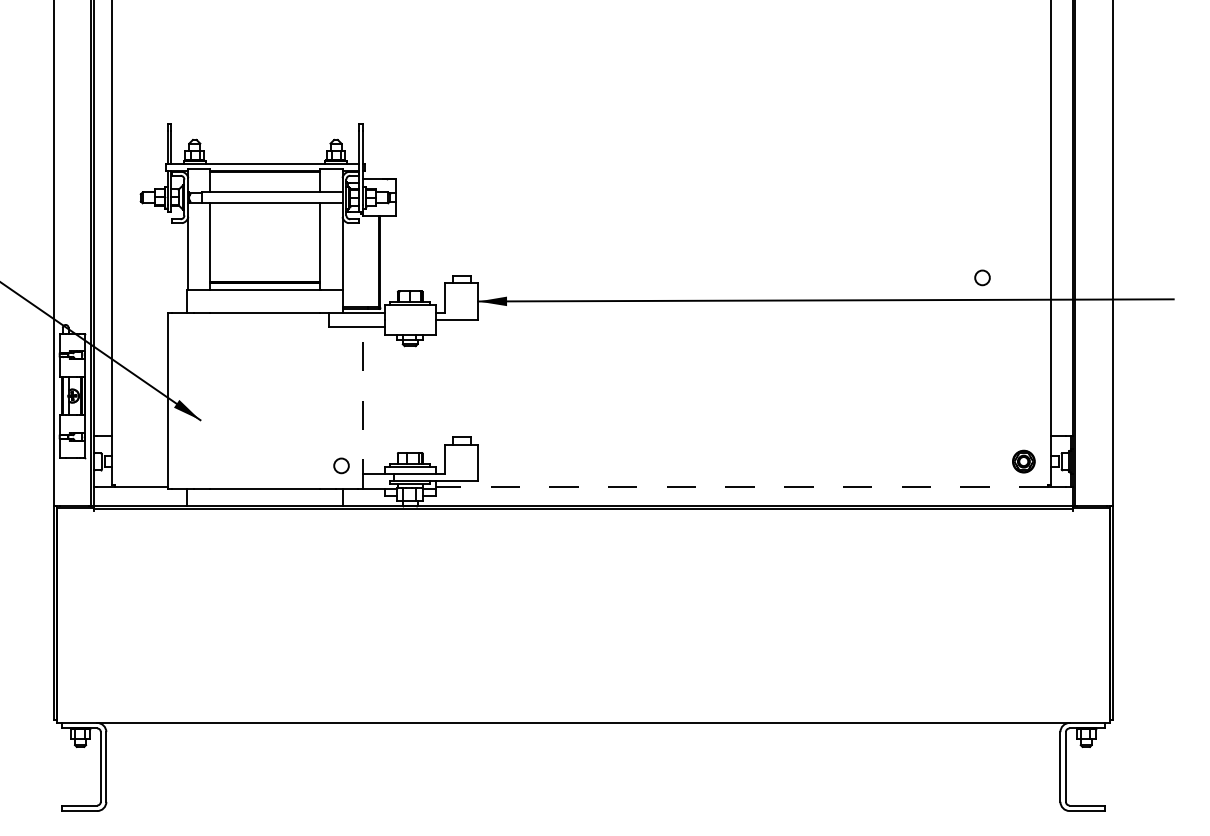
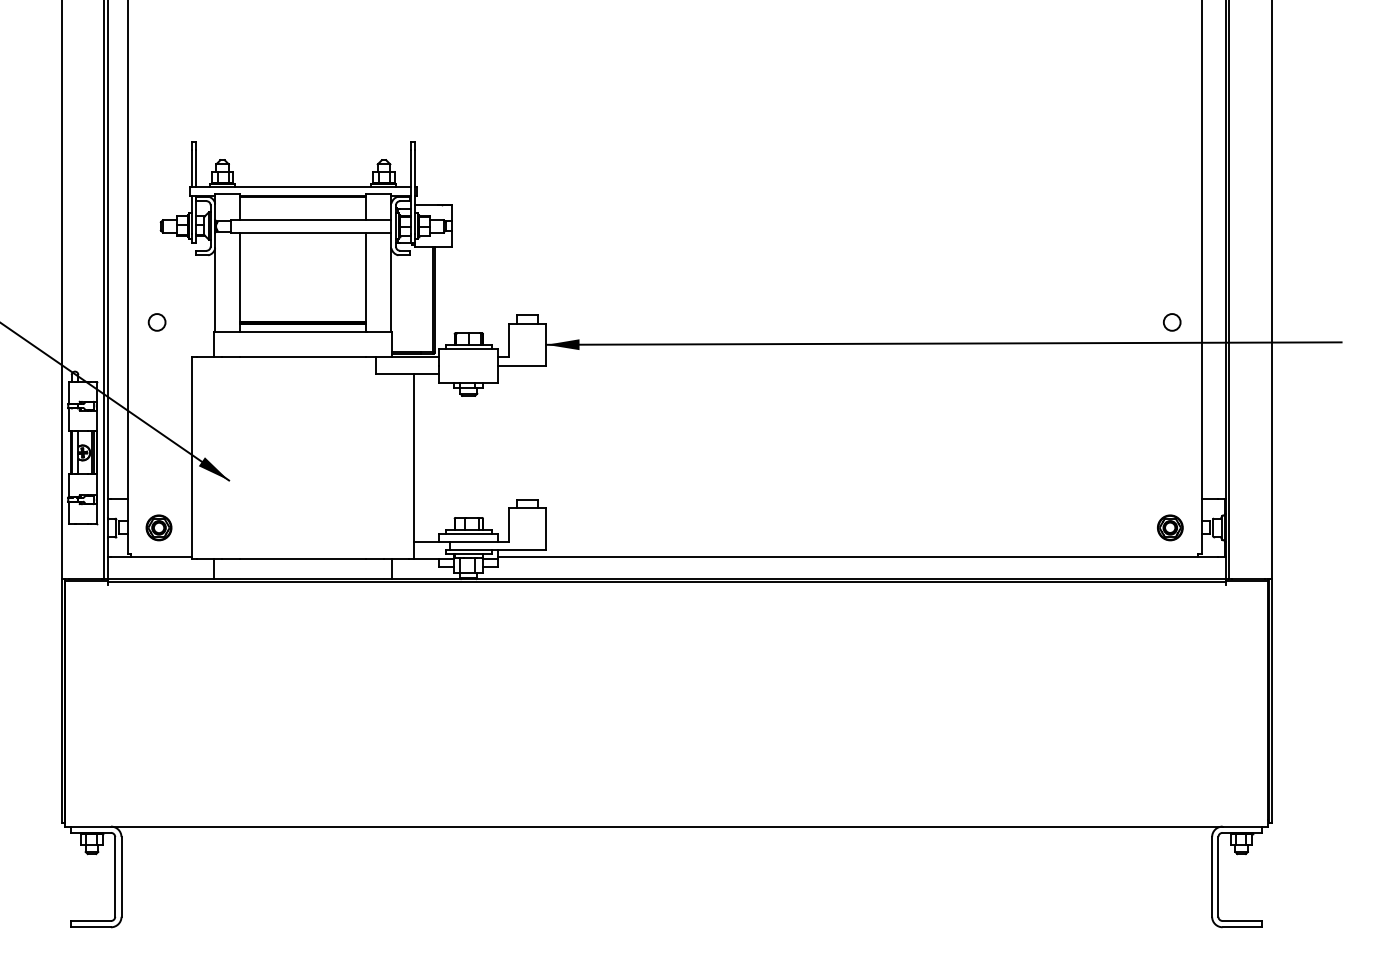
circle: (982, 277) -> (1172, 321), moved
line: (362, 407) -> (414, 465), dashed -> solid
part: (138, 461) -> (158, 527), added
circle: (341, 465) -> (157, 321), moved
line: (741, 487) -> (847, 557), dashed -> solid

